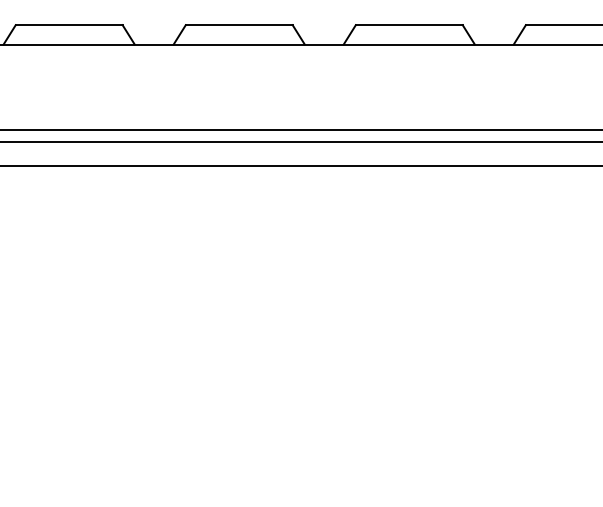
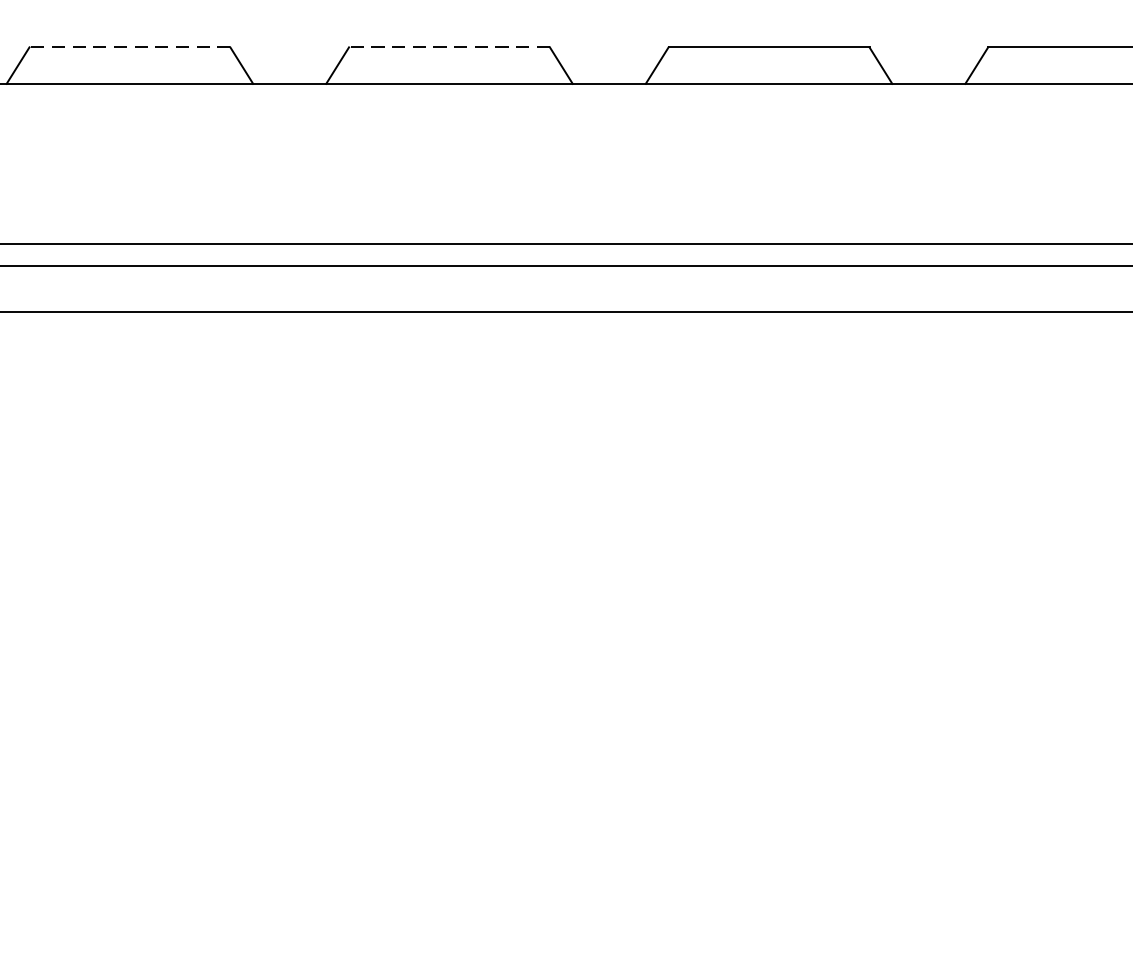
line: (68, 25) -> (128, 48), solid -> dashed
line: (238, 25) -> (448, 48), solid -> dashed

